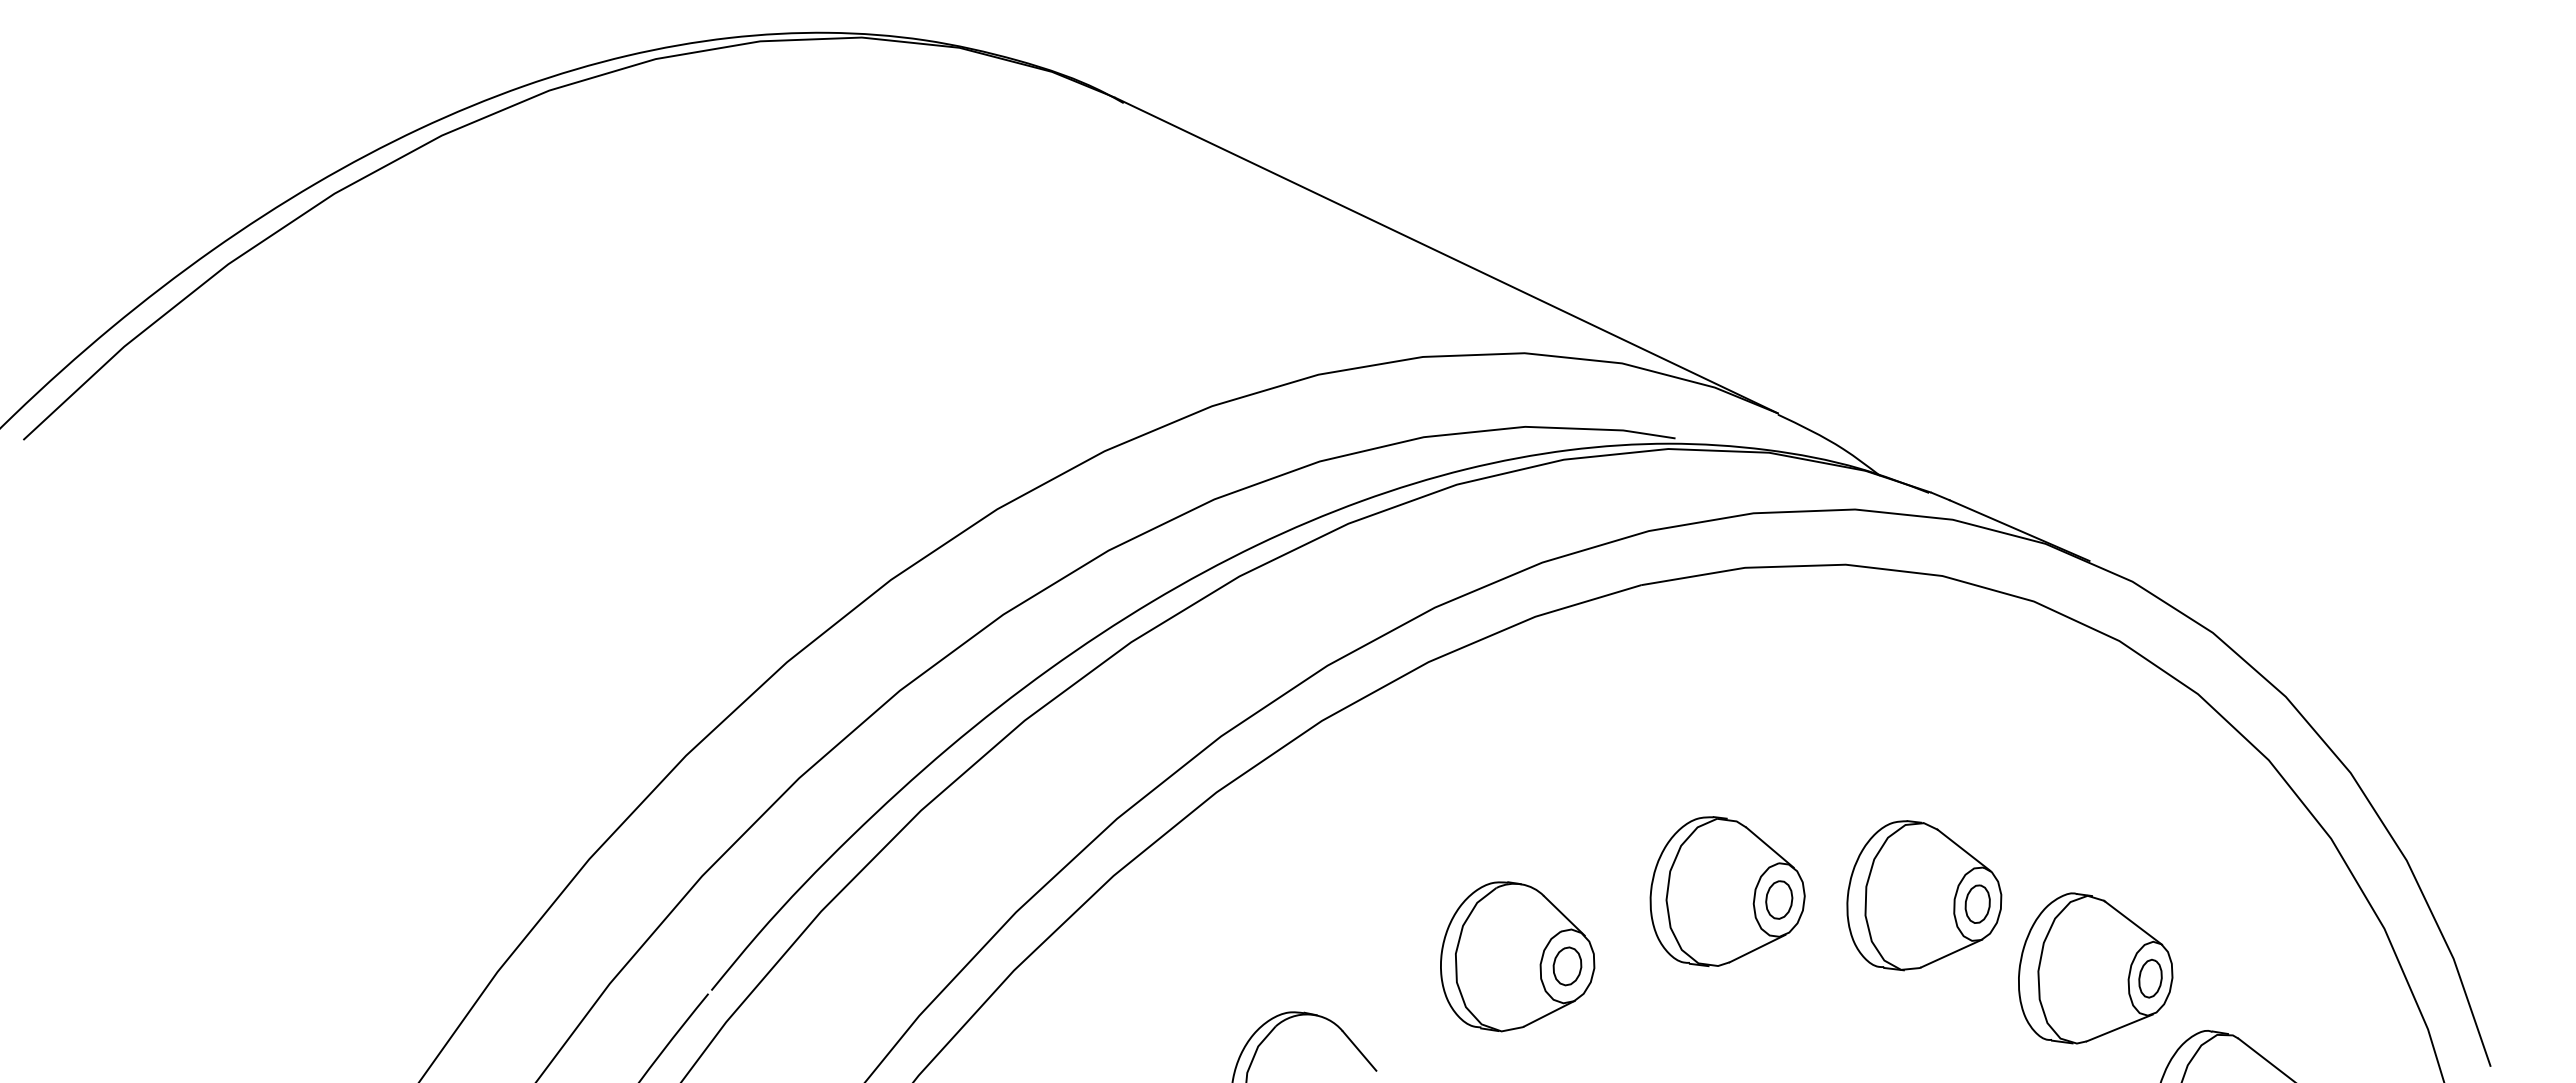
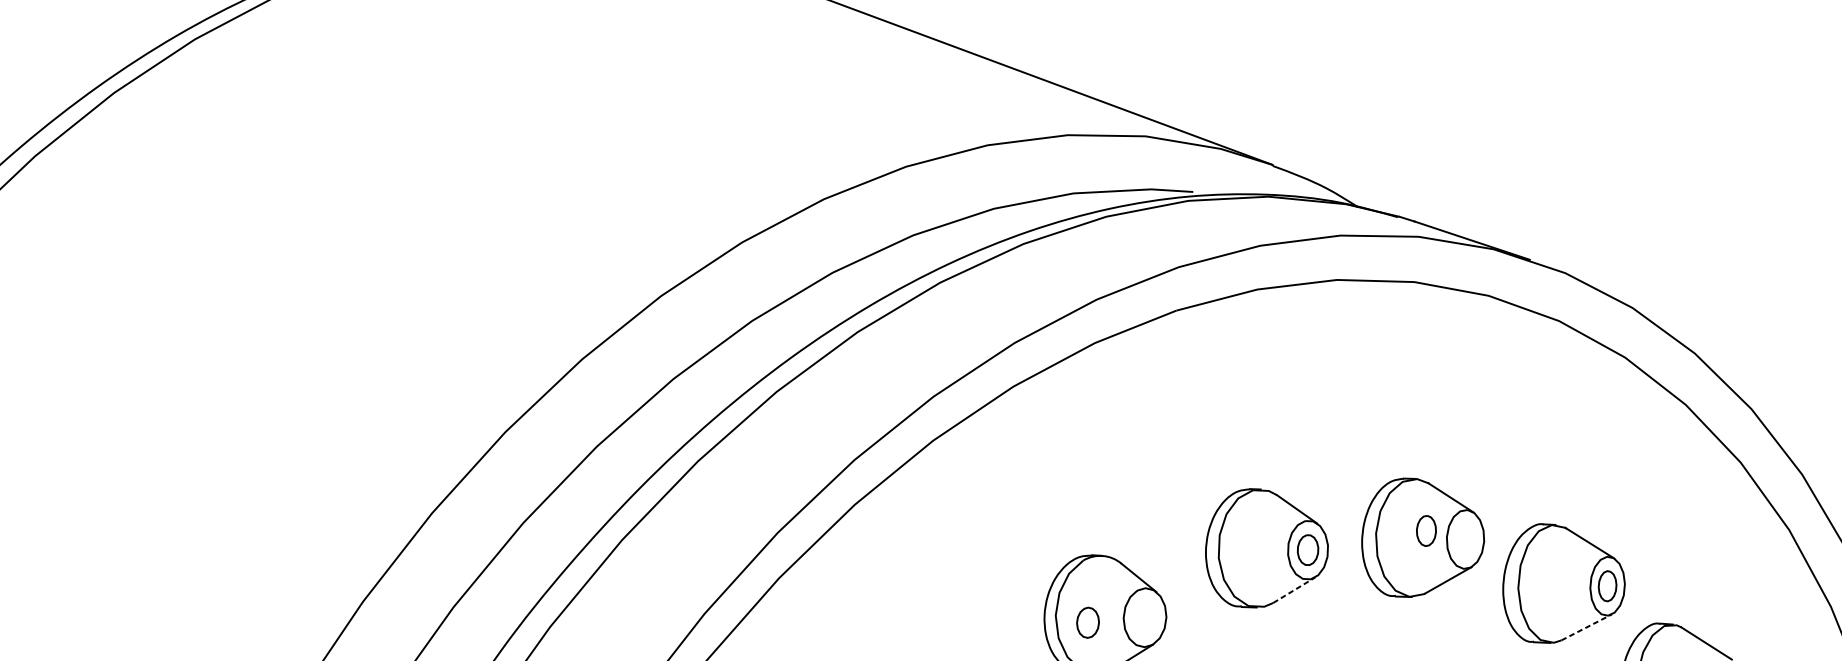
part: (1977, 903) -> (1426, 530), moved
line: (1757, 948) -> (1294, 590), solid -> dashed
part: (1567, 966) -> (1088, 622), moved
line: (2119, 1027) -> (1586, 627), solid -> dashed

